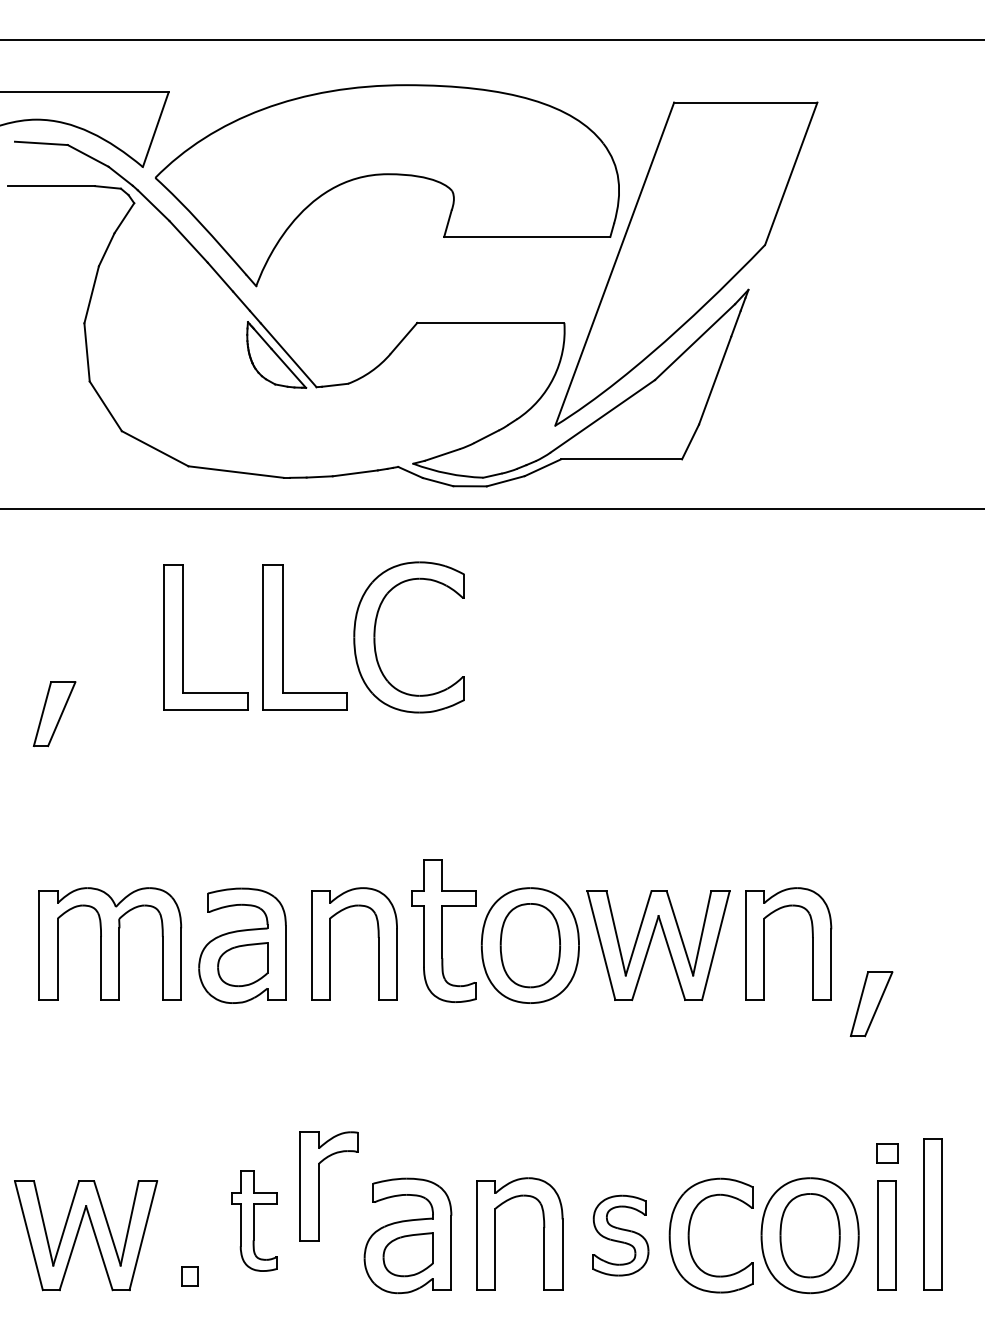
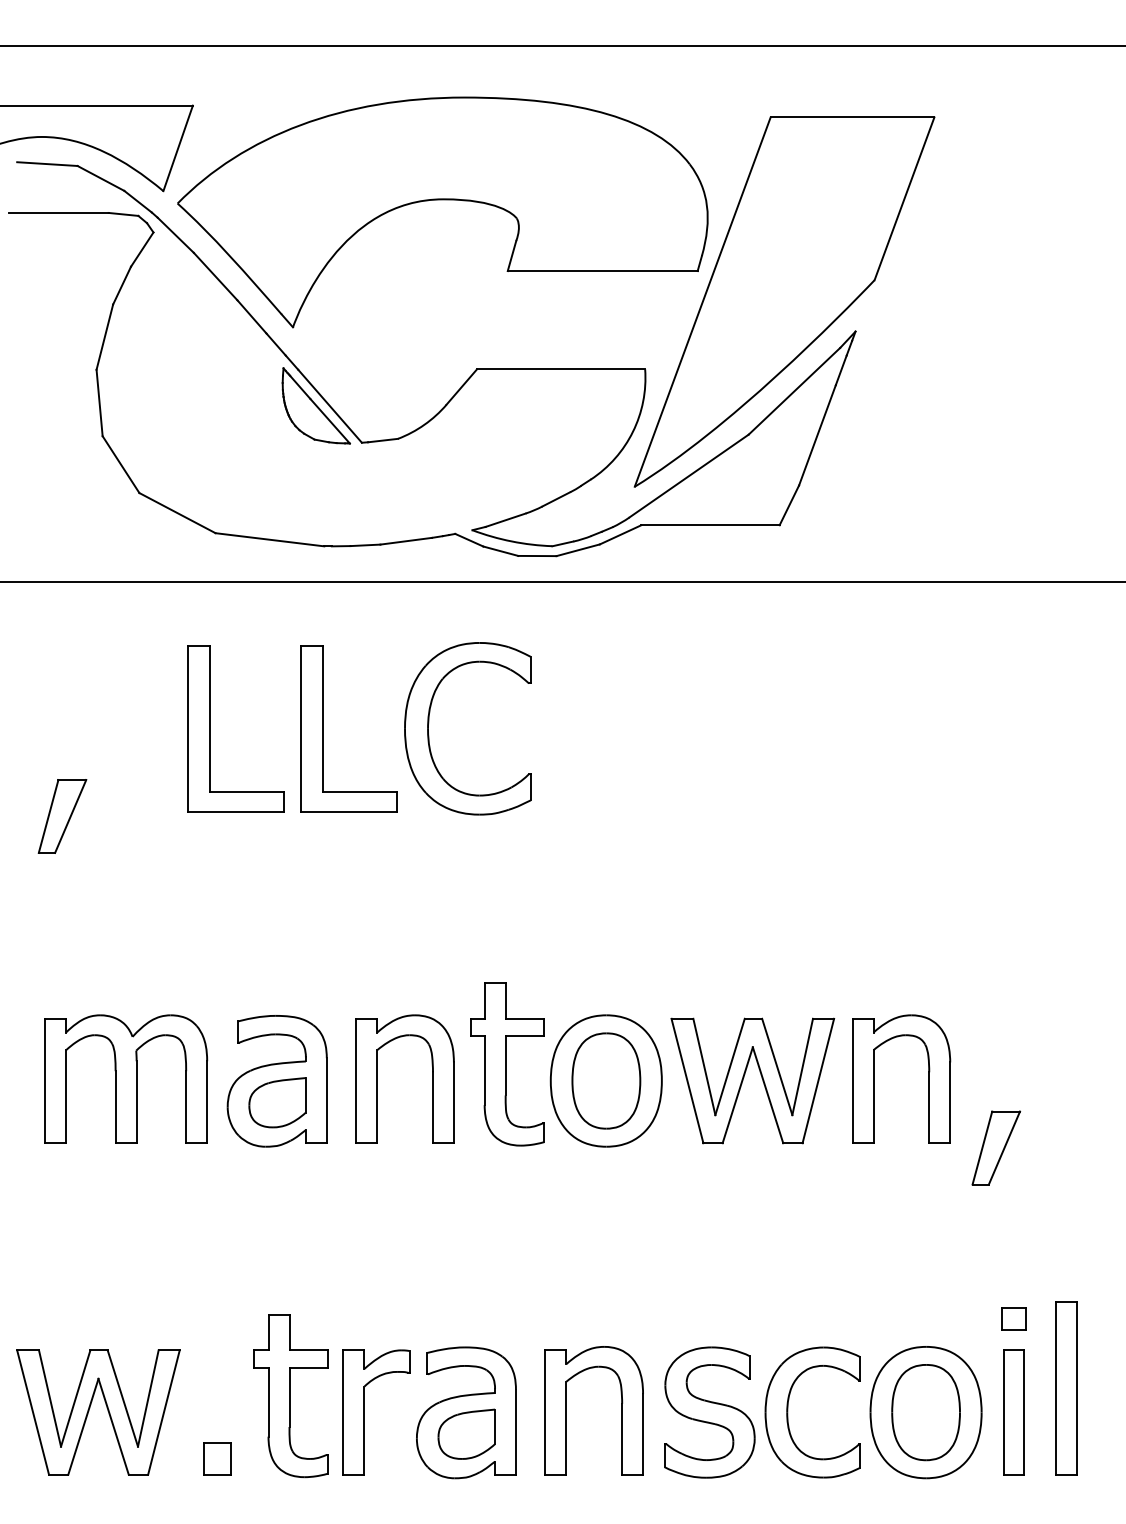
part: (318, 1186) -> (364, 1412), moved
part: (254, 1221) -> (290, 1396), size x1.43
part: (620, 1235) -> (709, 1412), size x1.43
part: (190, 1275) -> (217, 1458), size x1.43

